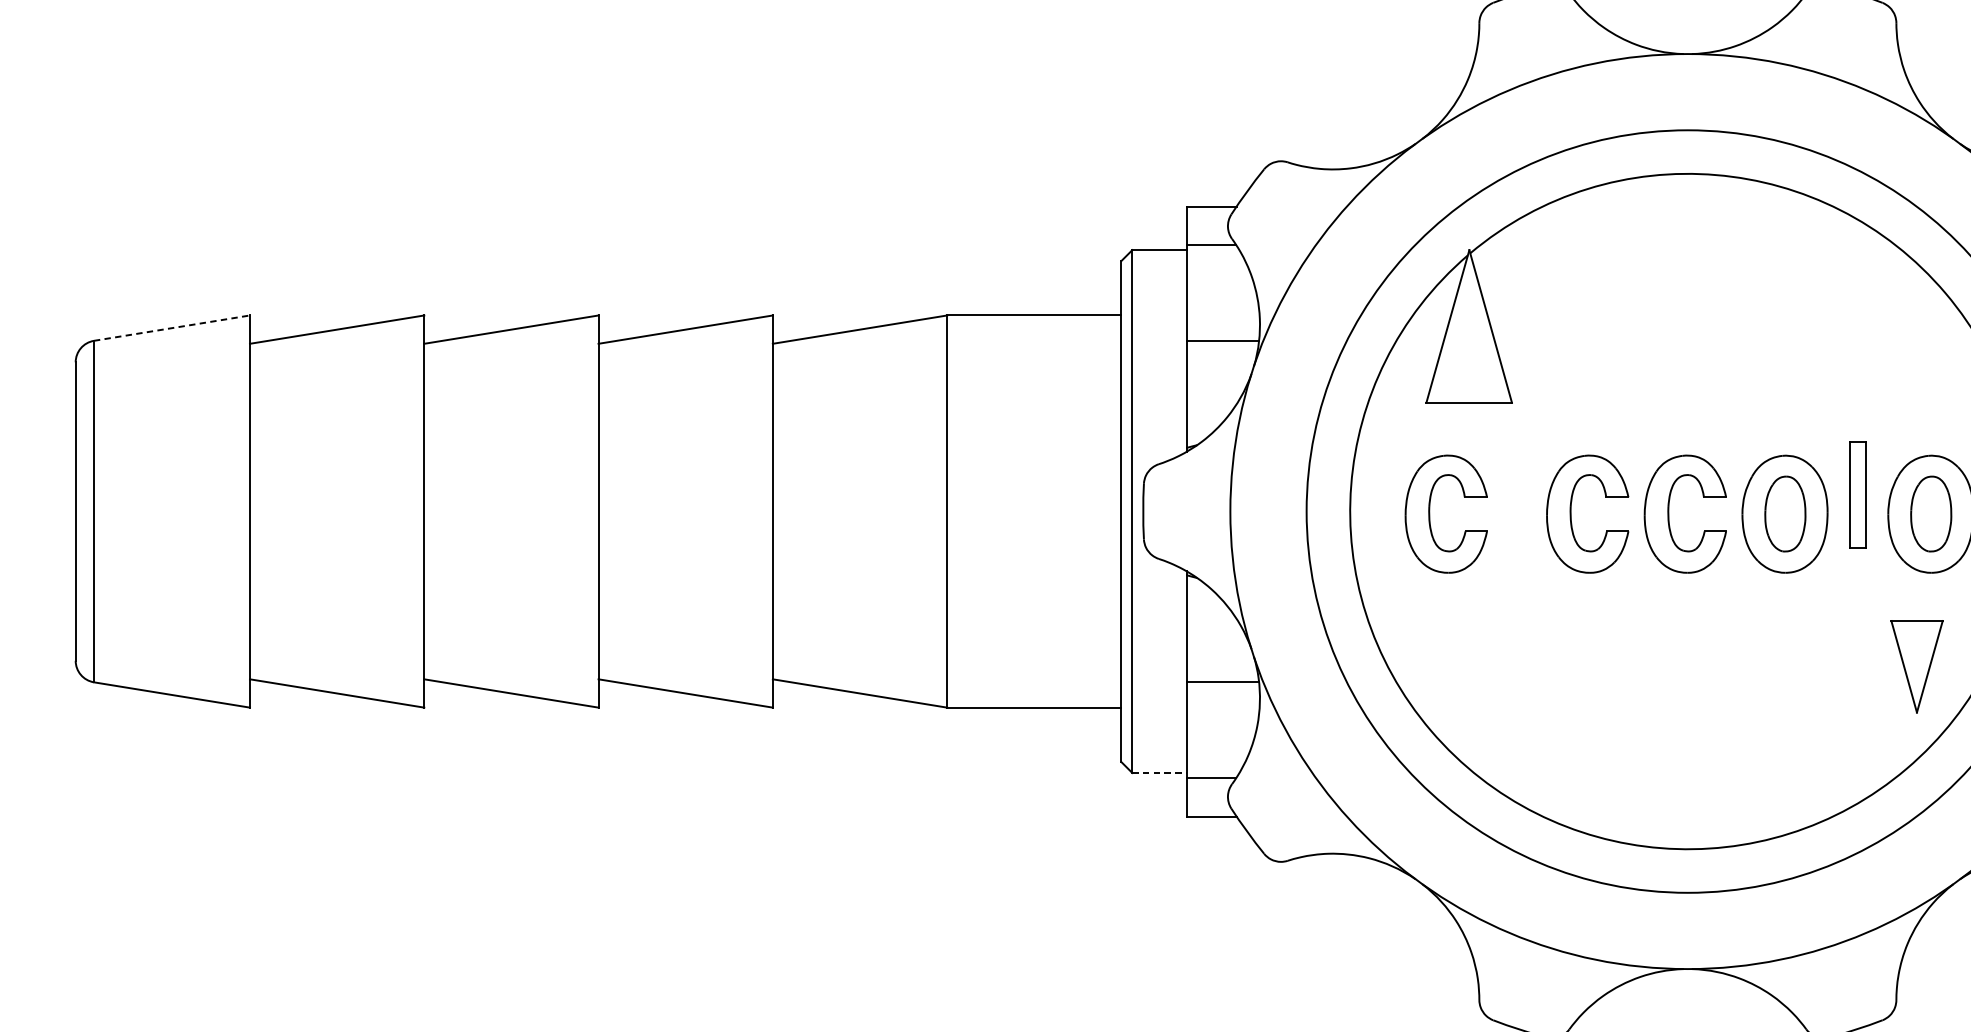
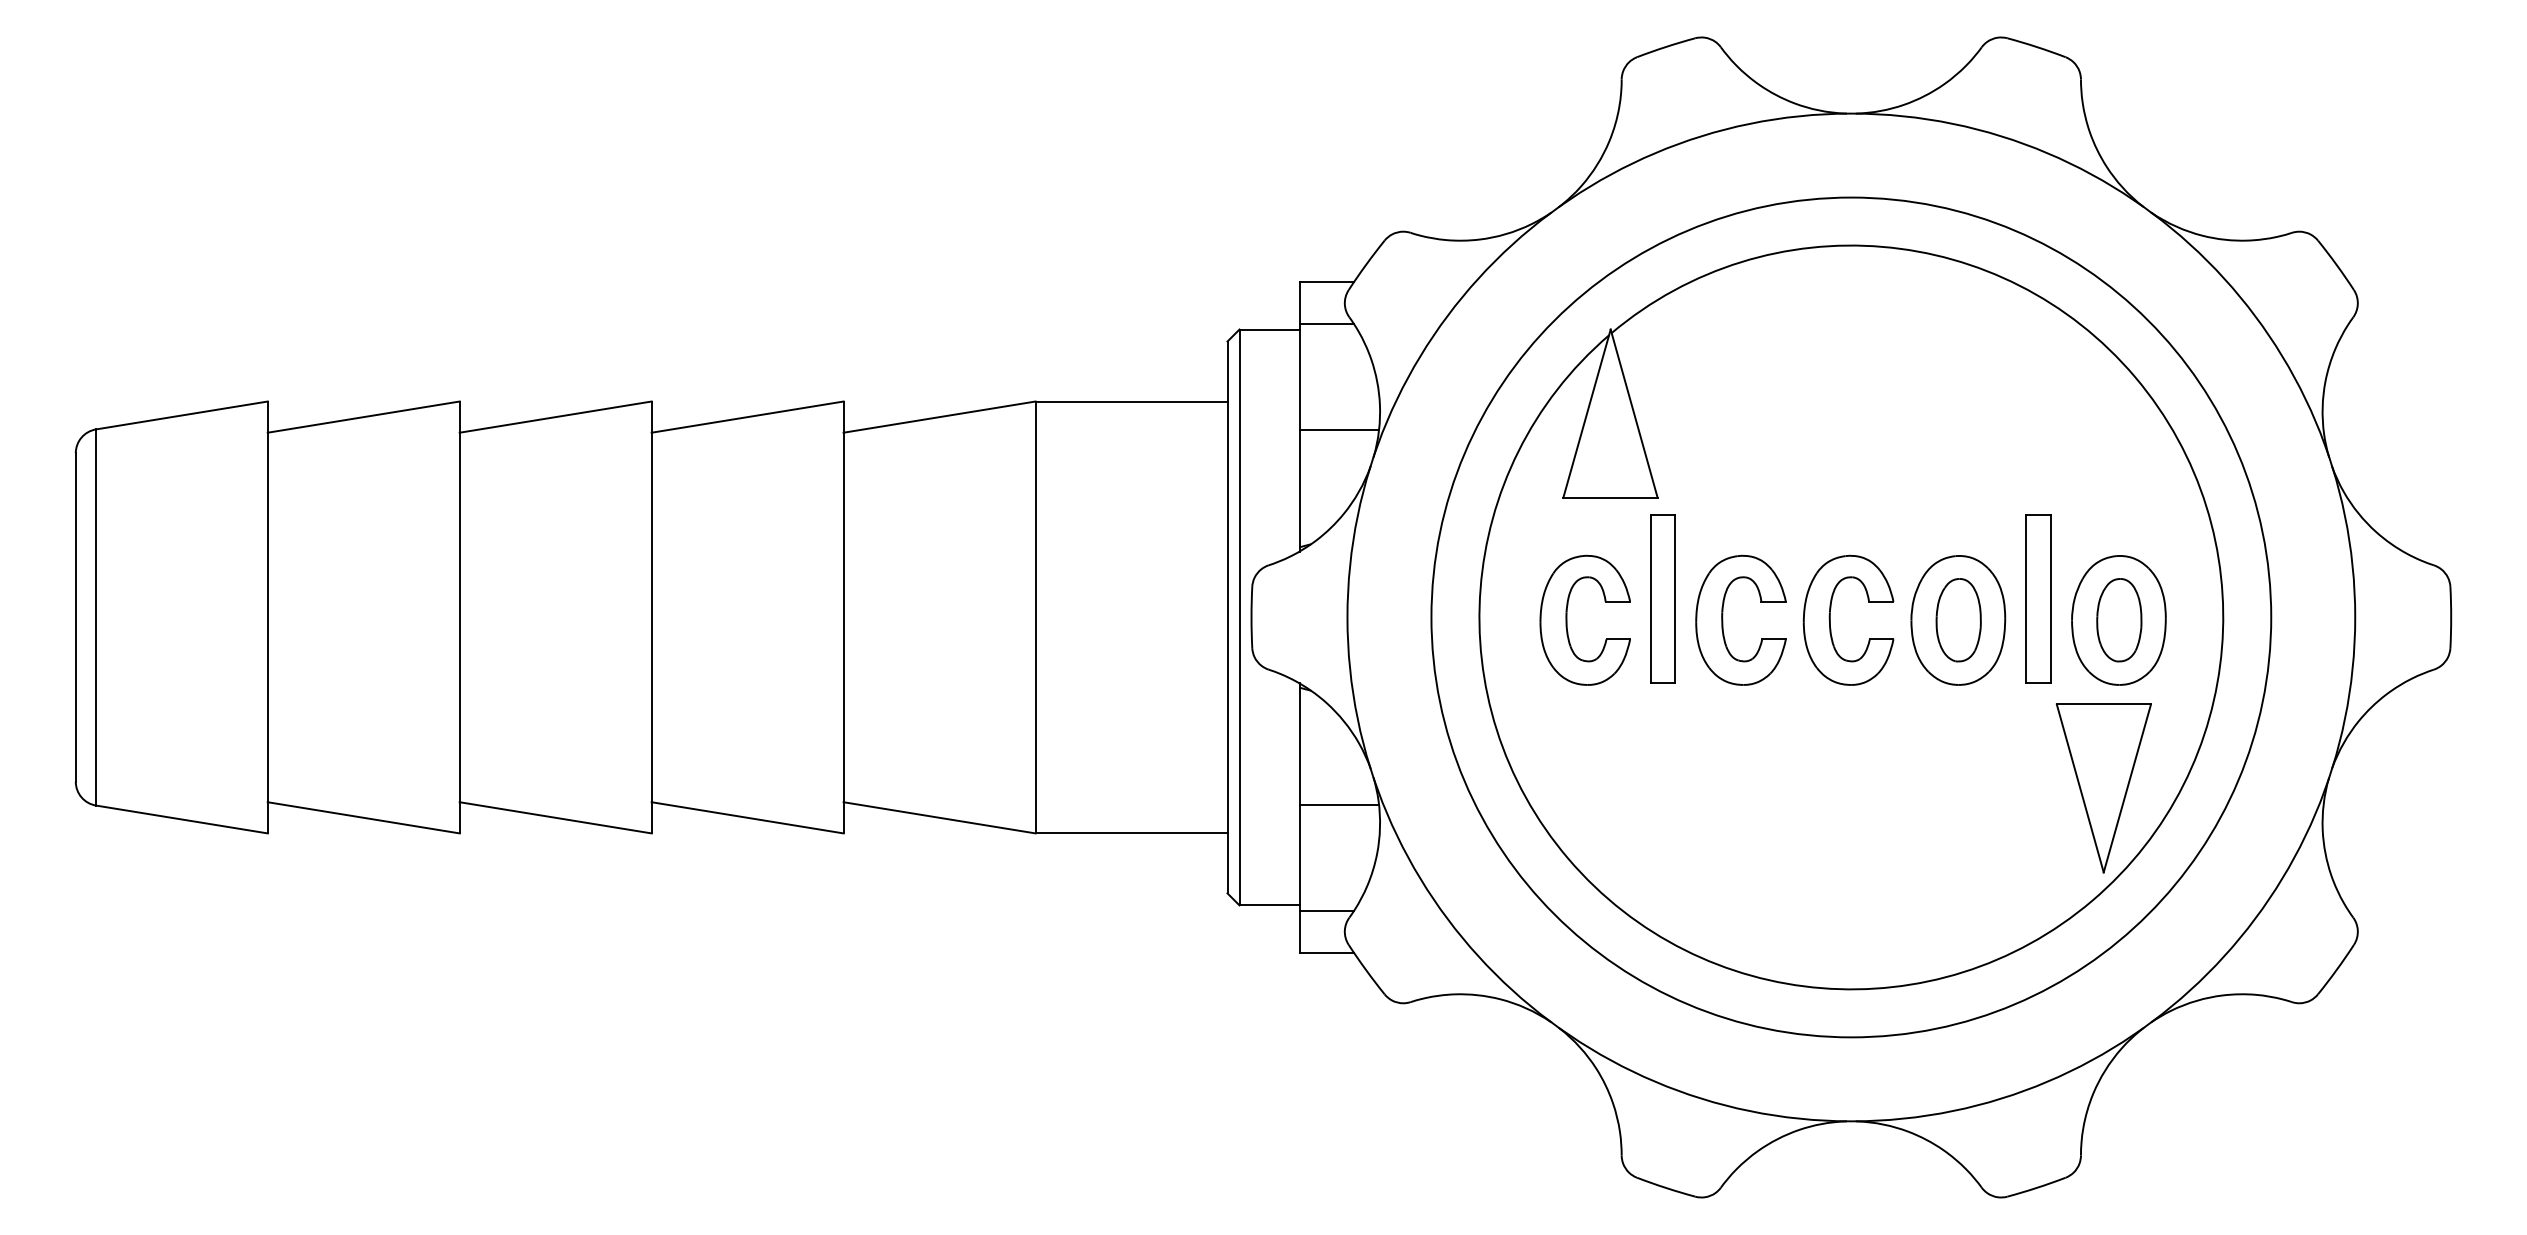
line: (172, 328) -> (182, 415), dashed -> solid
part: (1516, 494) -> (1662, 598), added
part: (1857, 494) -> (2038, 598), size x1.43
part: (1916, 666) -> (2103, 788), size x1.67
line: (1159, 773) -> (1269, 905), dashed -> solid

